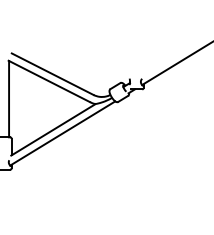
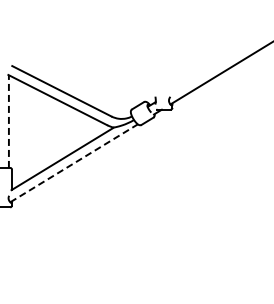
line: (8, 99) -> (8, 121), solid -> dashed
line: (63, 133) -> (74, 163), solid -> dashed

